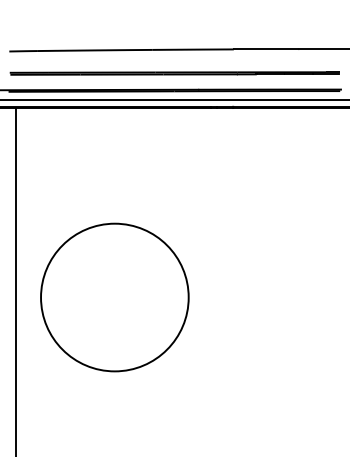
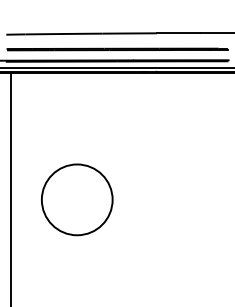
circle: (115, 297) -> (77, 199), size x0.71

